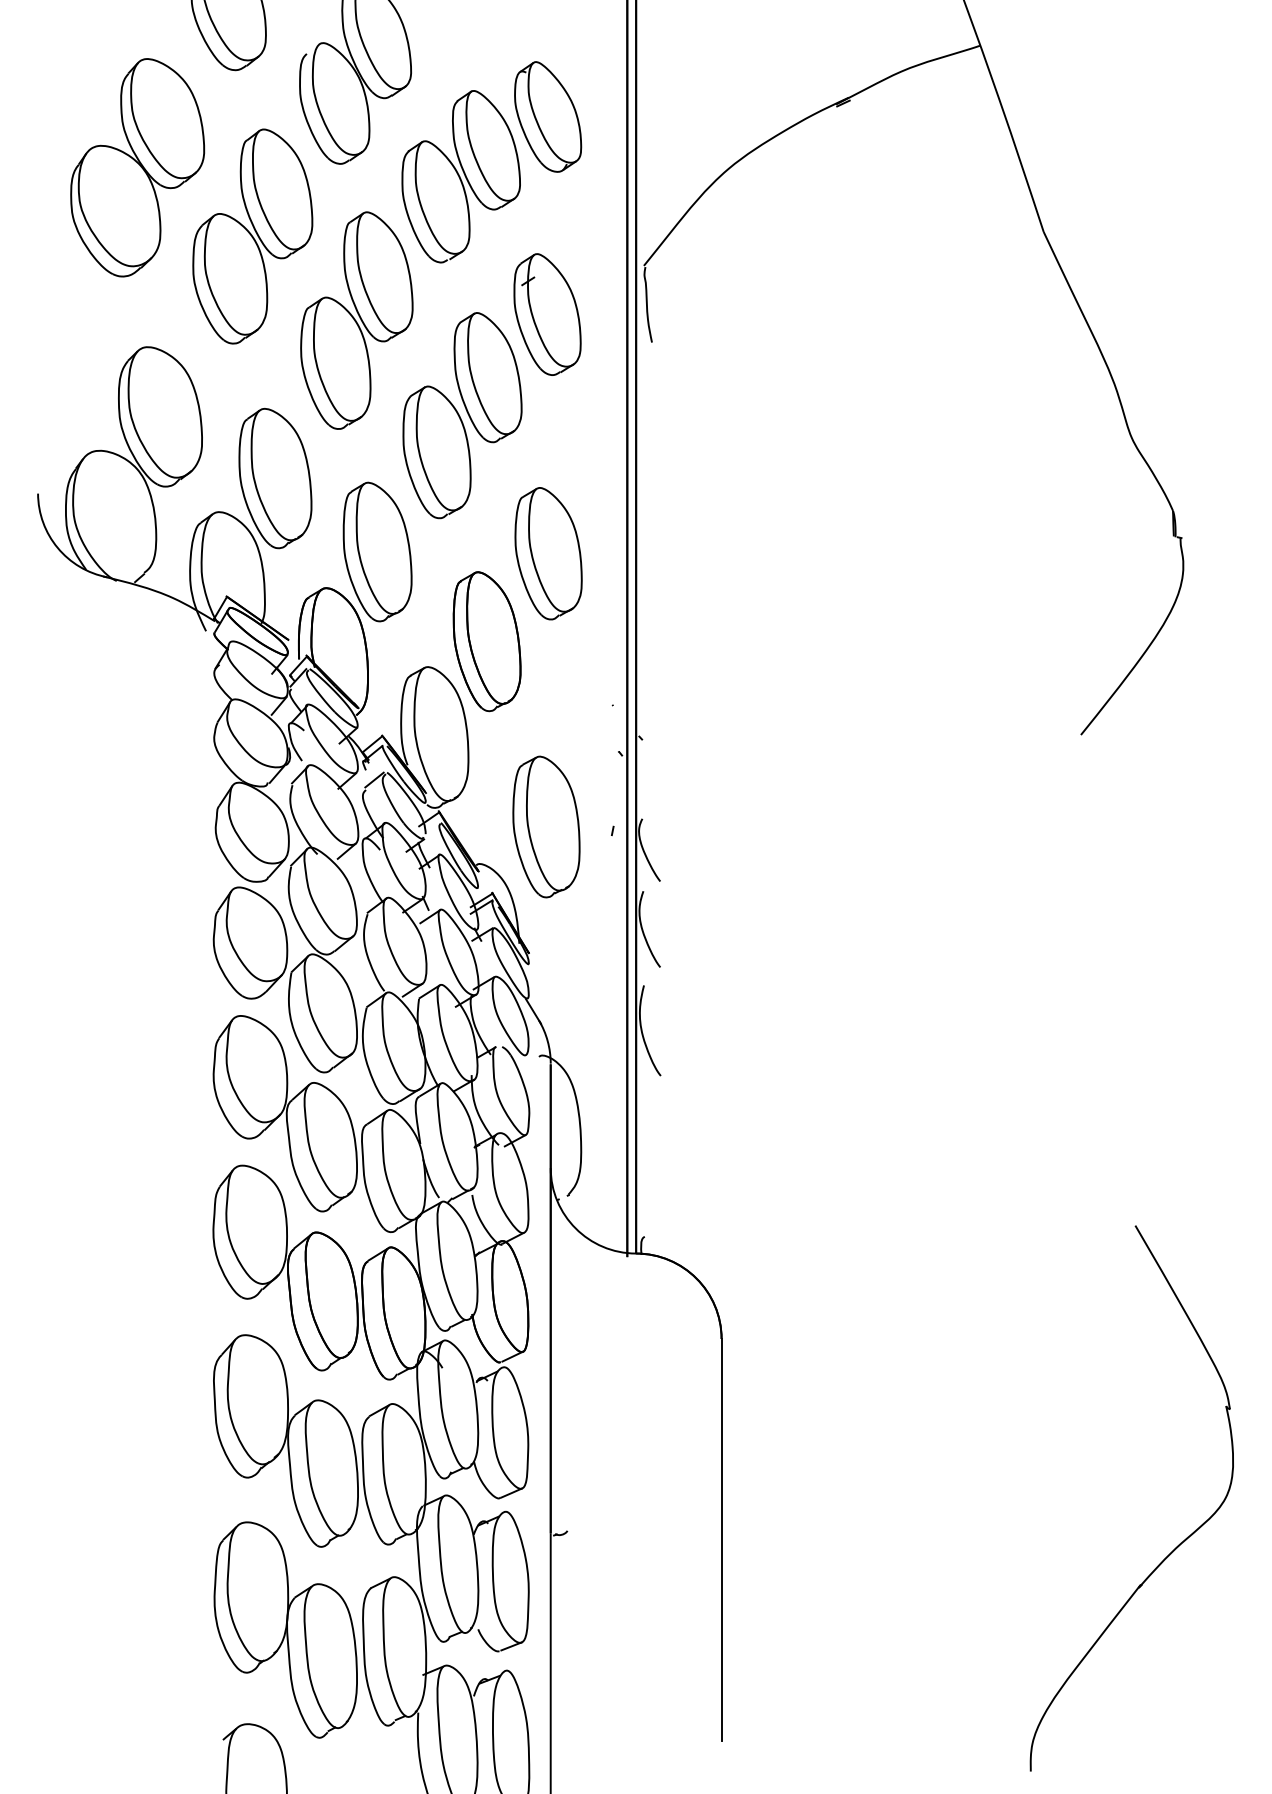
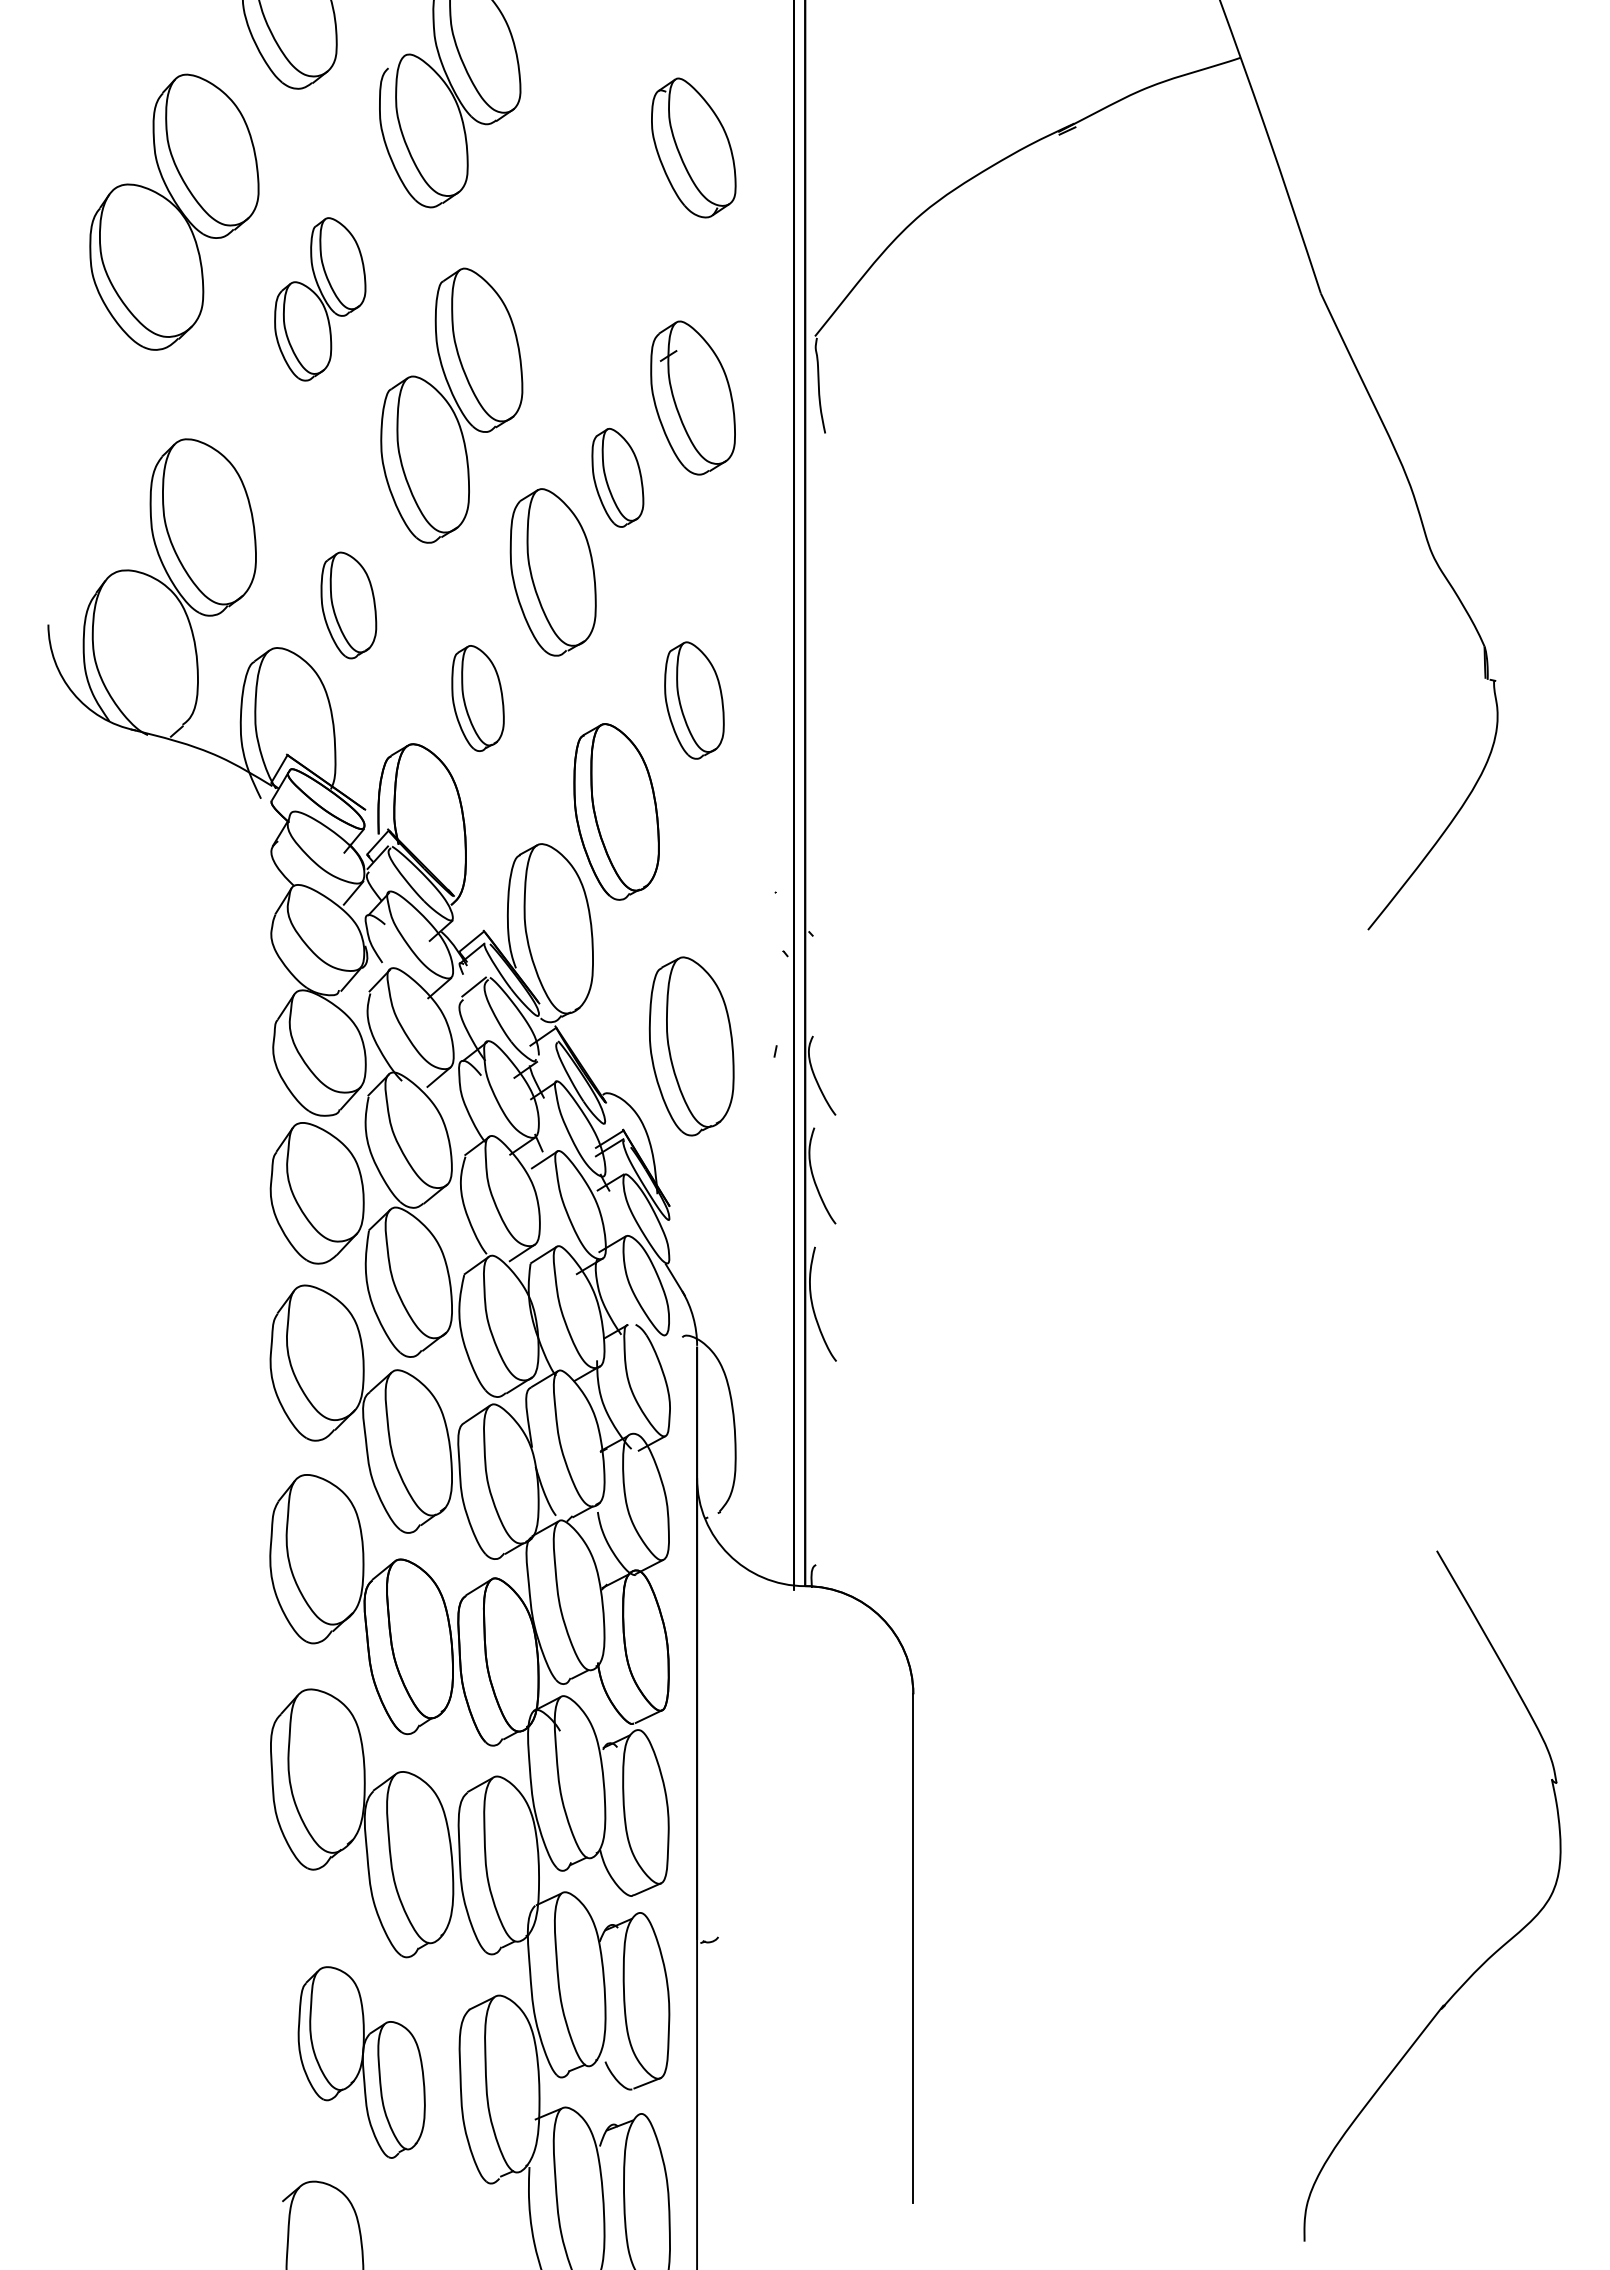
part: (460, 176) -> (583, 223), removed
part: (253, 236) -> (320, 299), size x0.6
part: (487, 377) -> (617, 477), size x0.6
part: (275, 478) -> (348, 605), size x0.6
part: (377, 552) -> (477, 698), size x0.6
part: (548, 553) -> (694, 700), size x0.7
part: (285, 1630) -> (361, 2062), size x0.7

